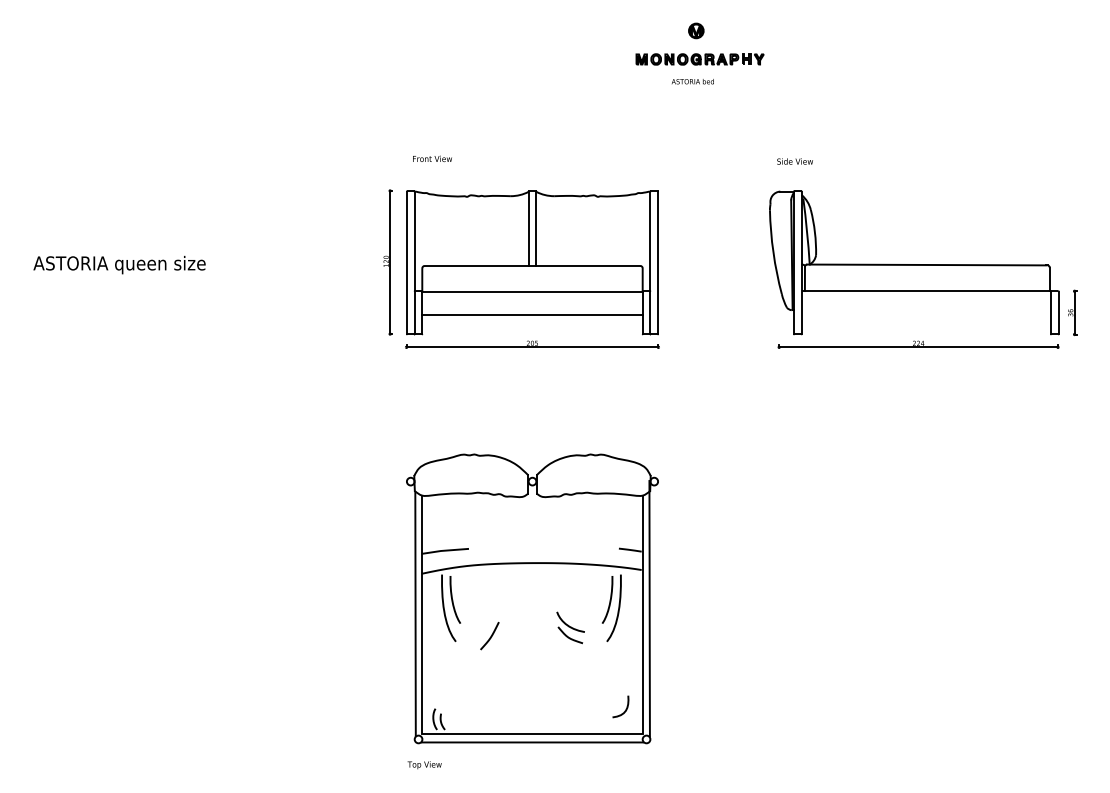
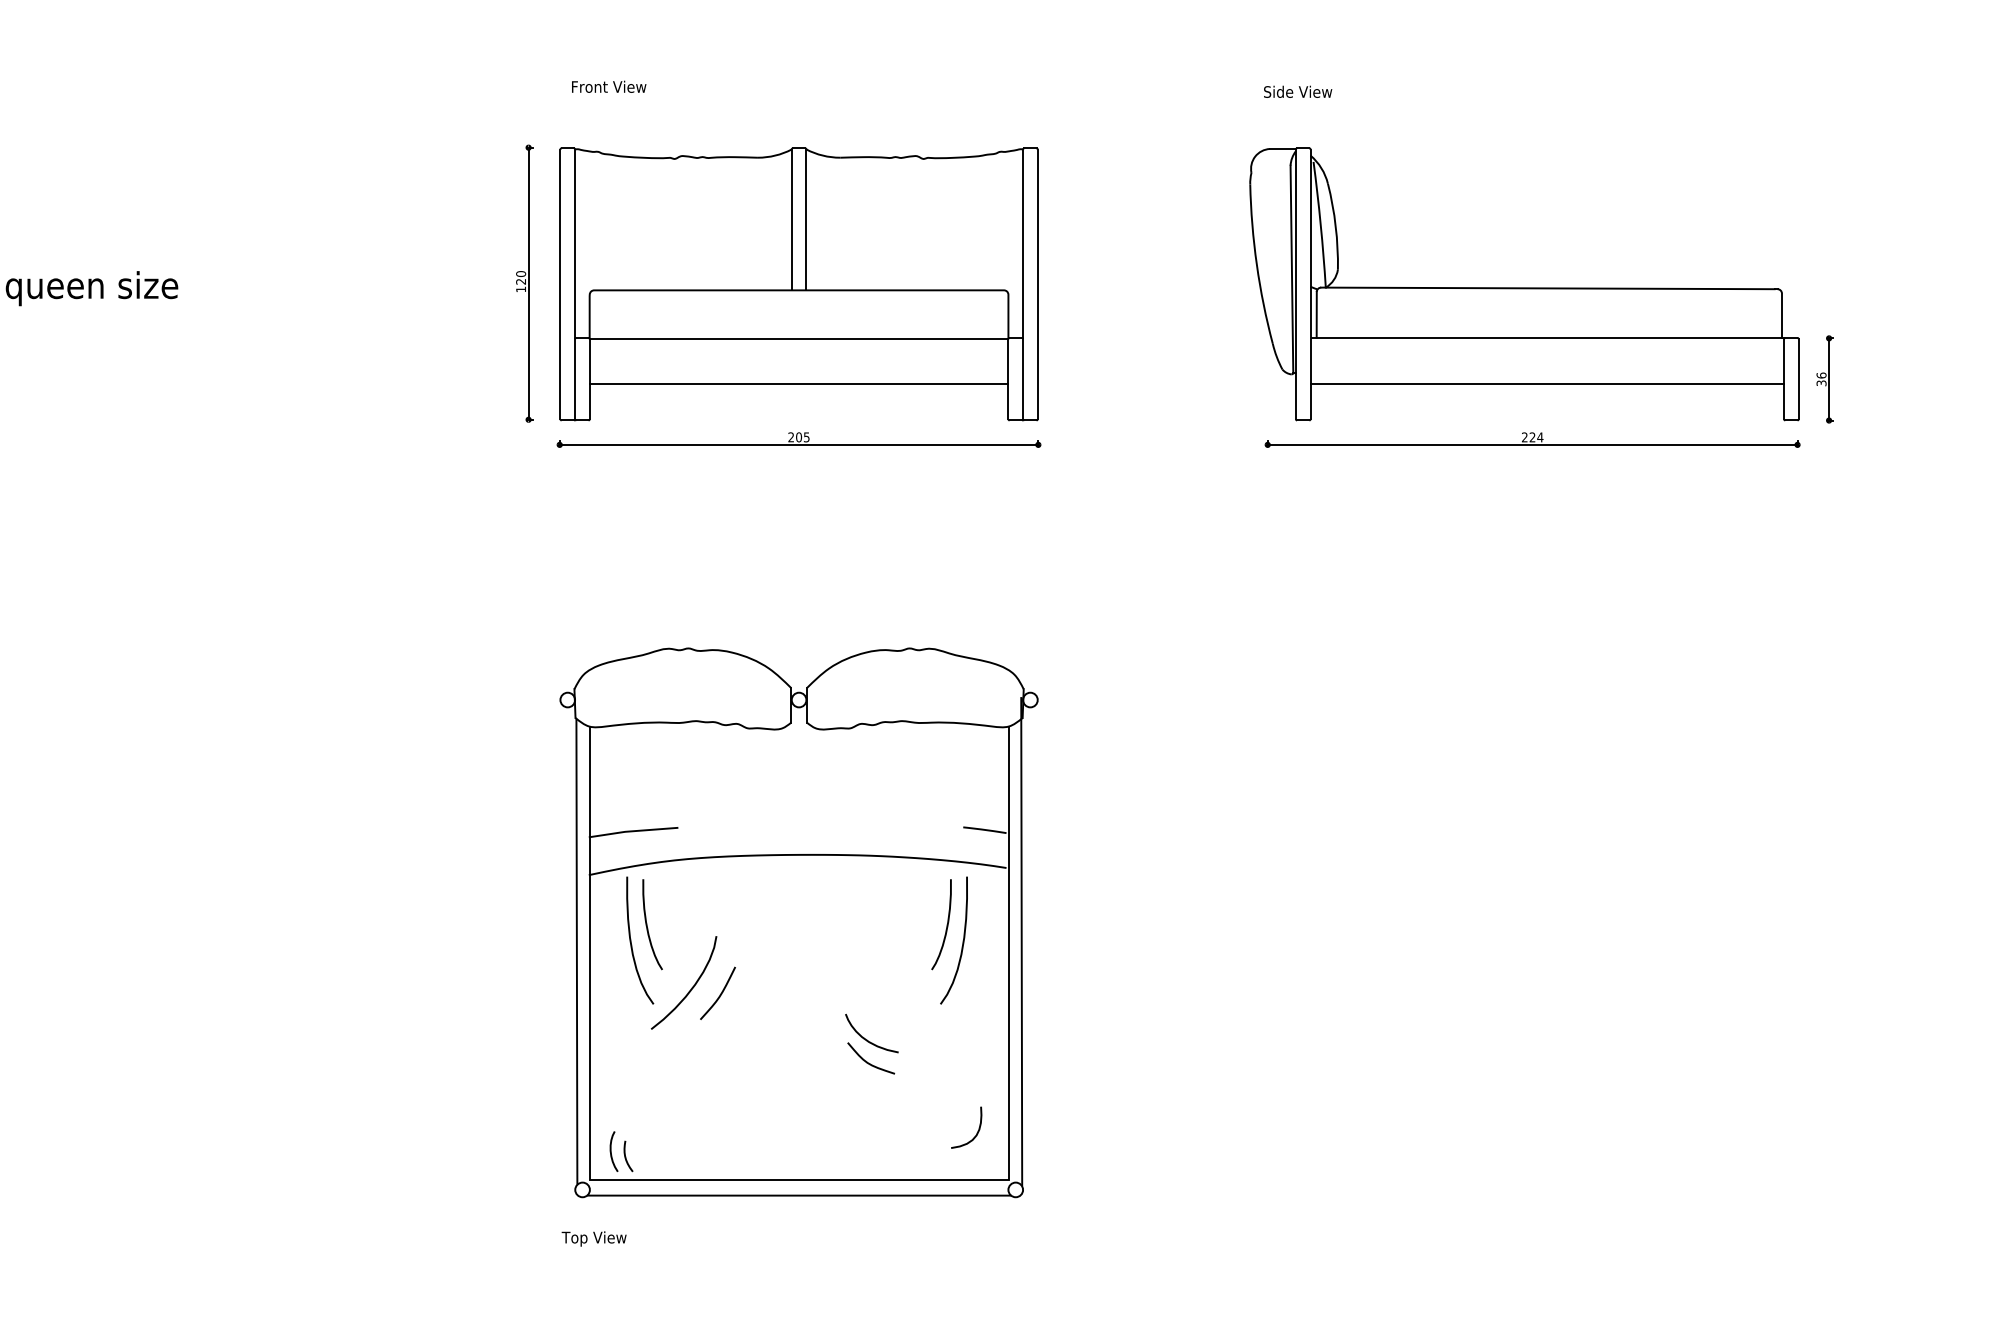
line: (925, 315) -> (1545, 384), added
part: (570, 627) -> (871, 1043), moved
curve: (475, 632) -> (690, 986), added

